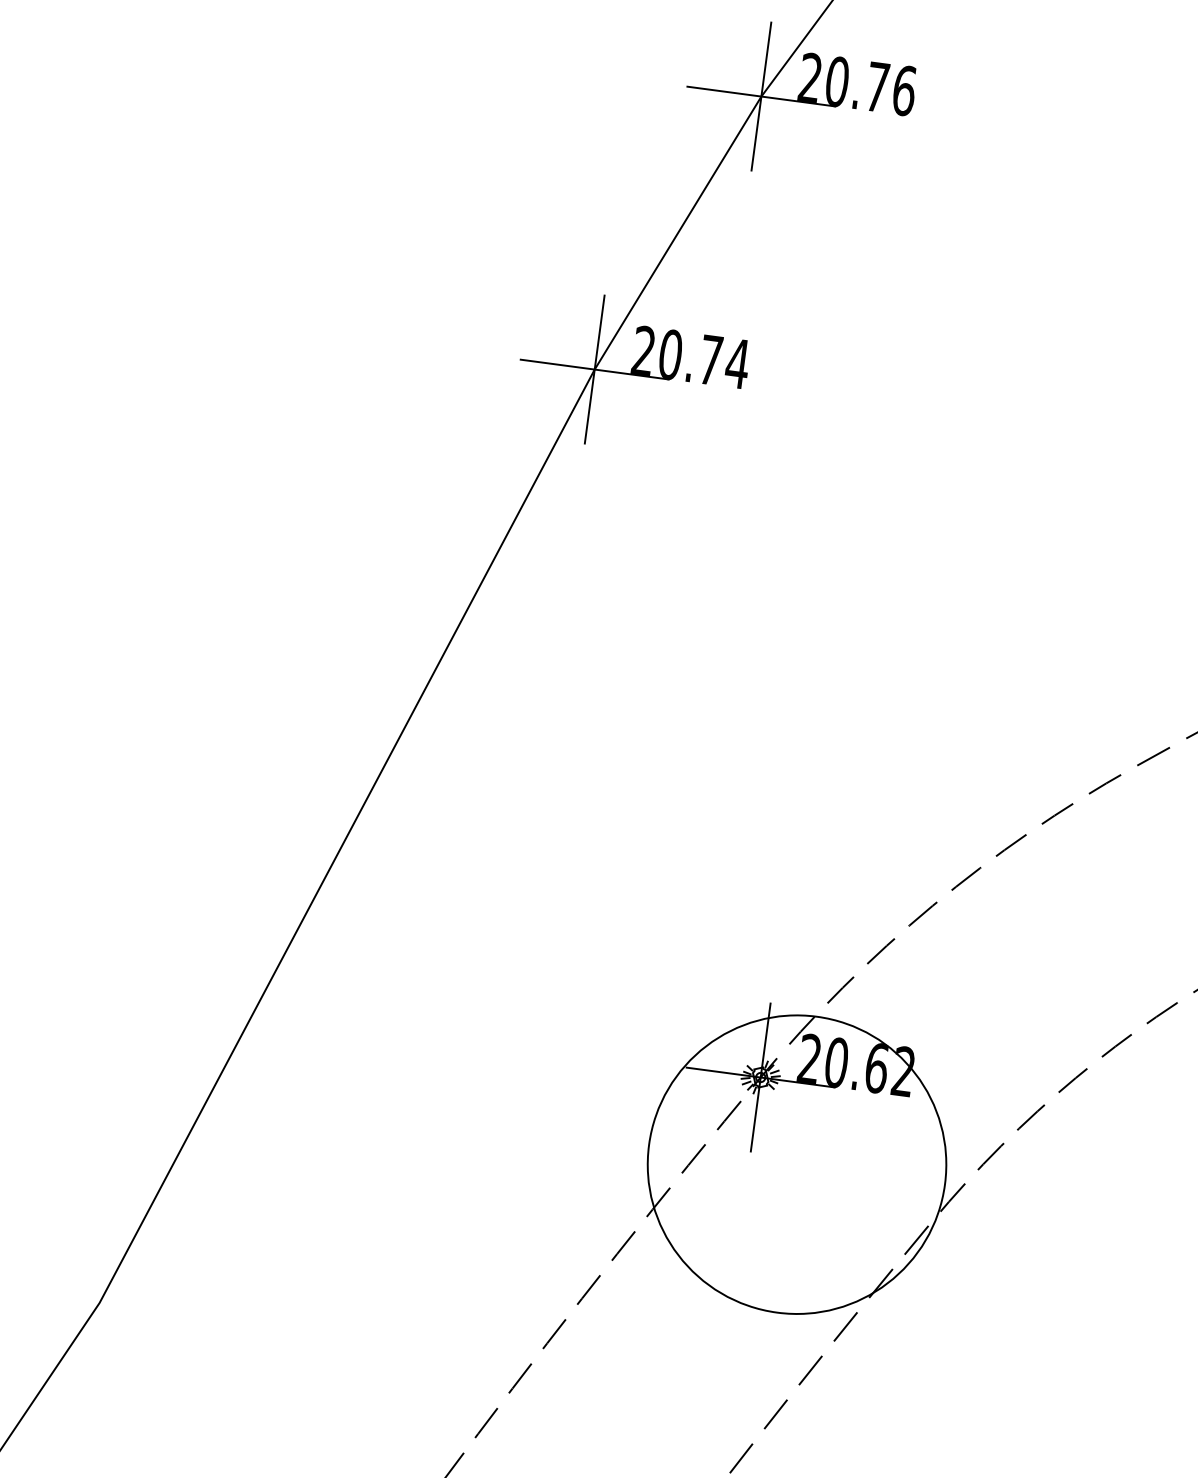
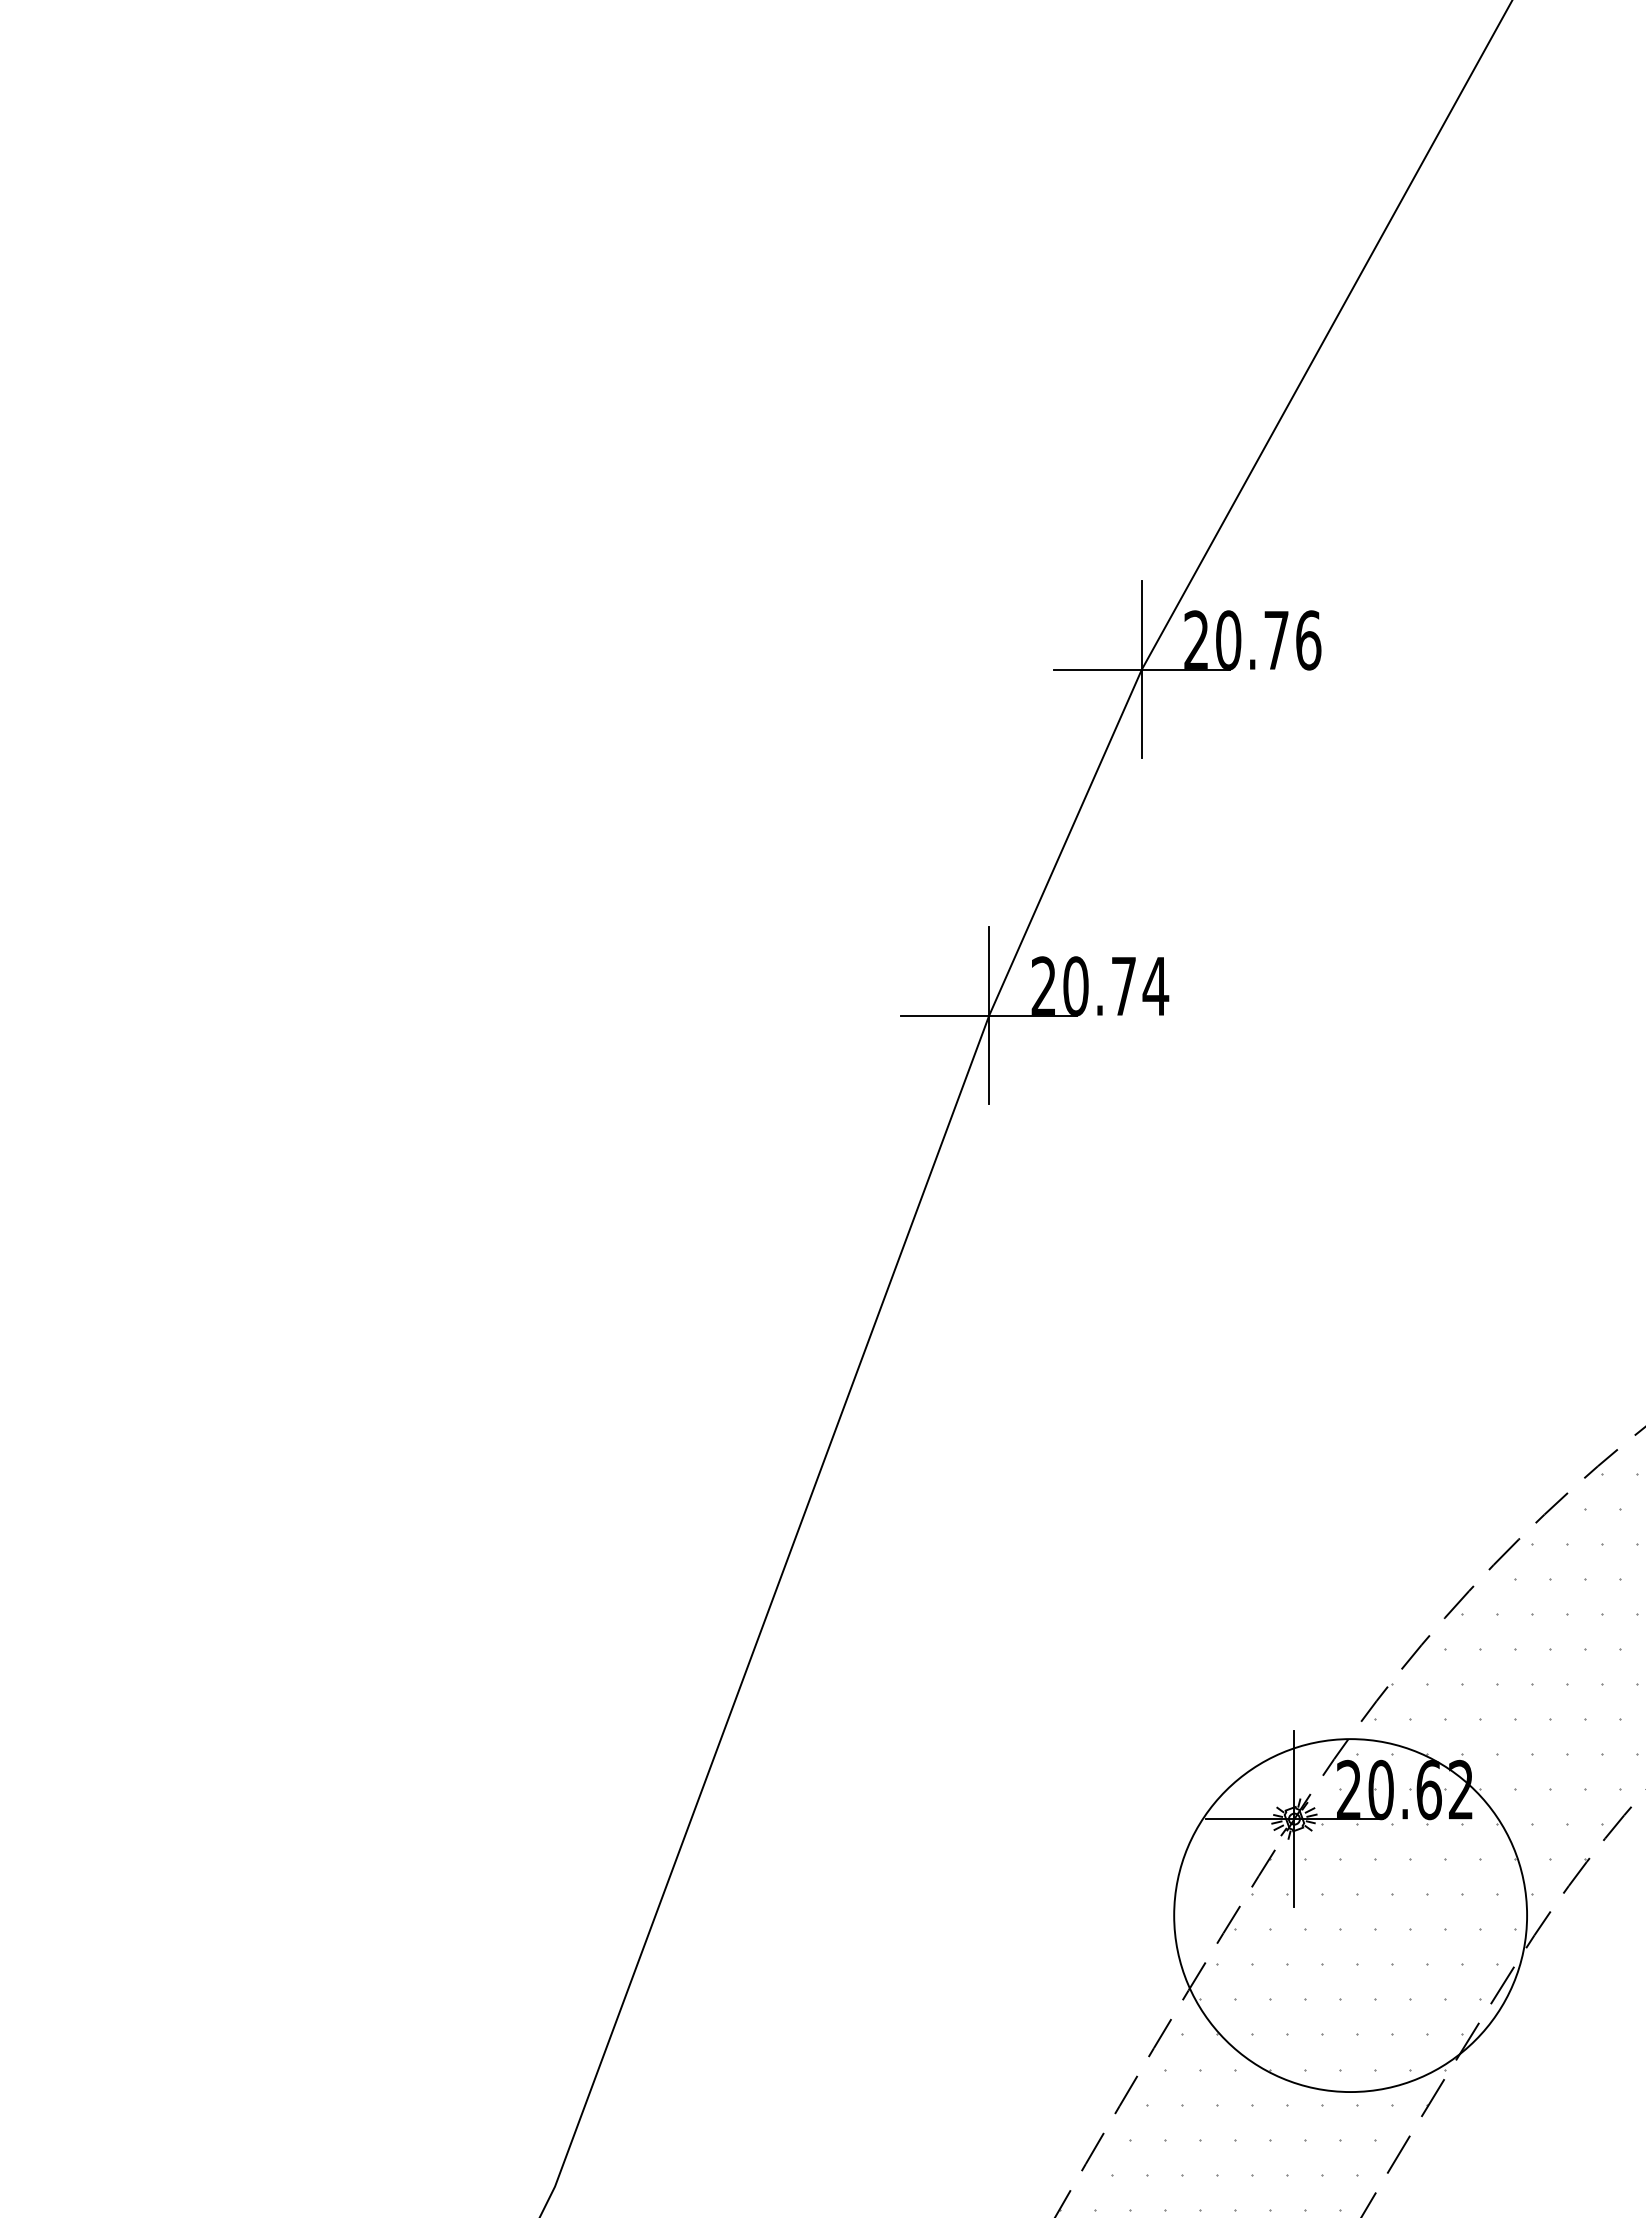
hatch: (803, 1102) -> (1348, 1841), added

